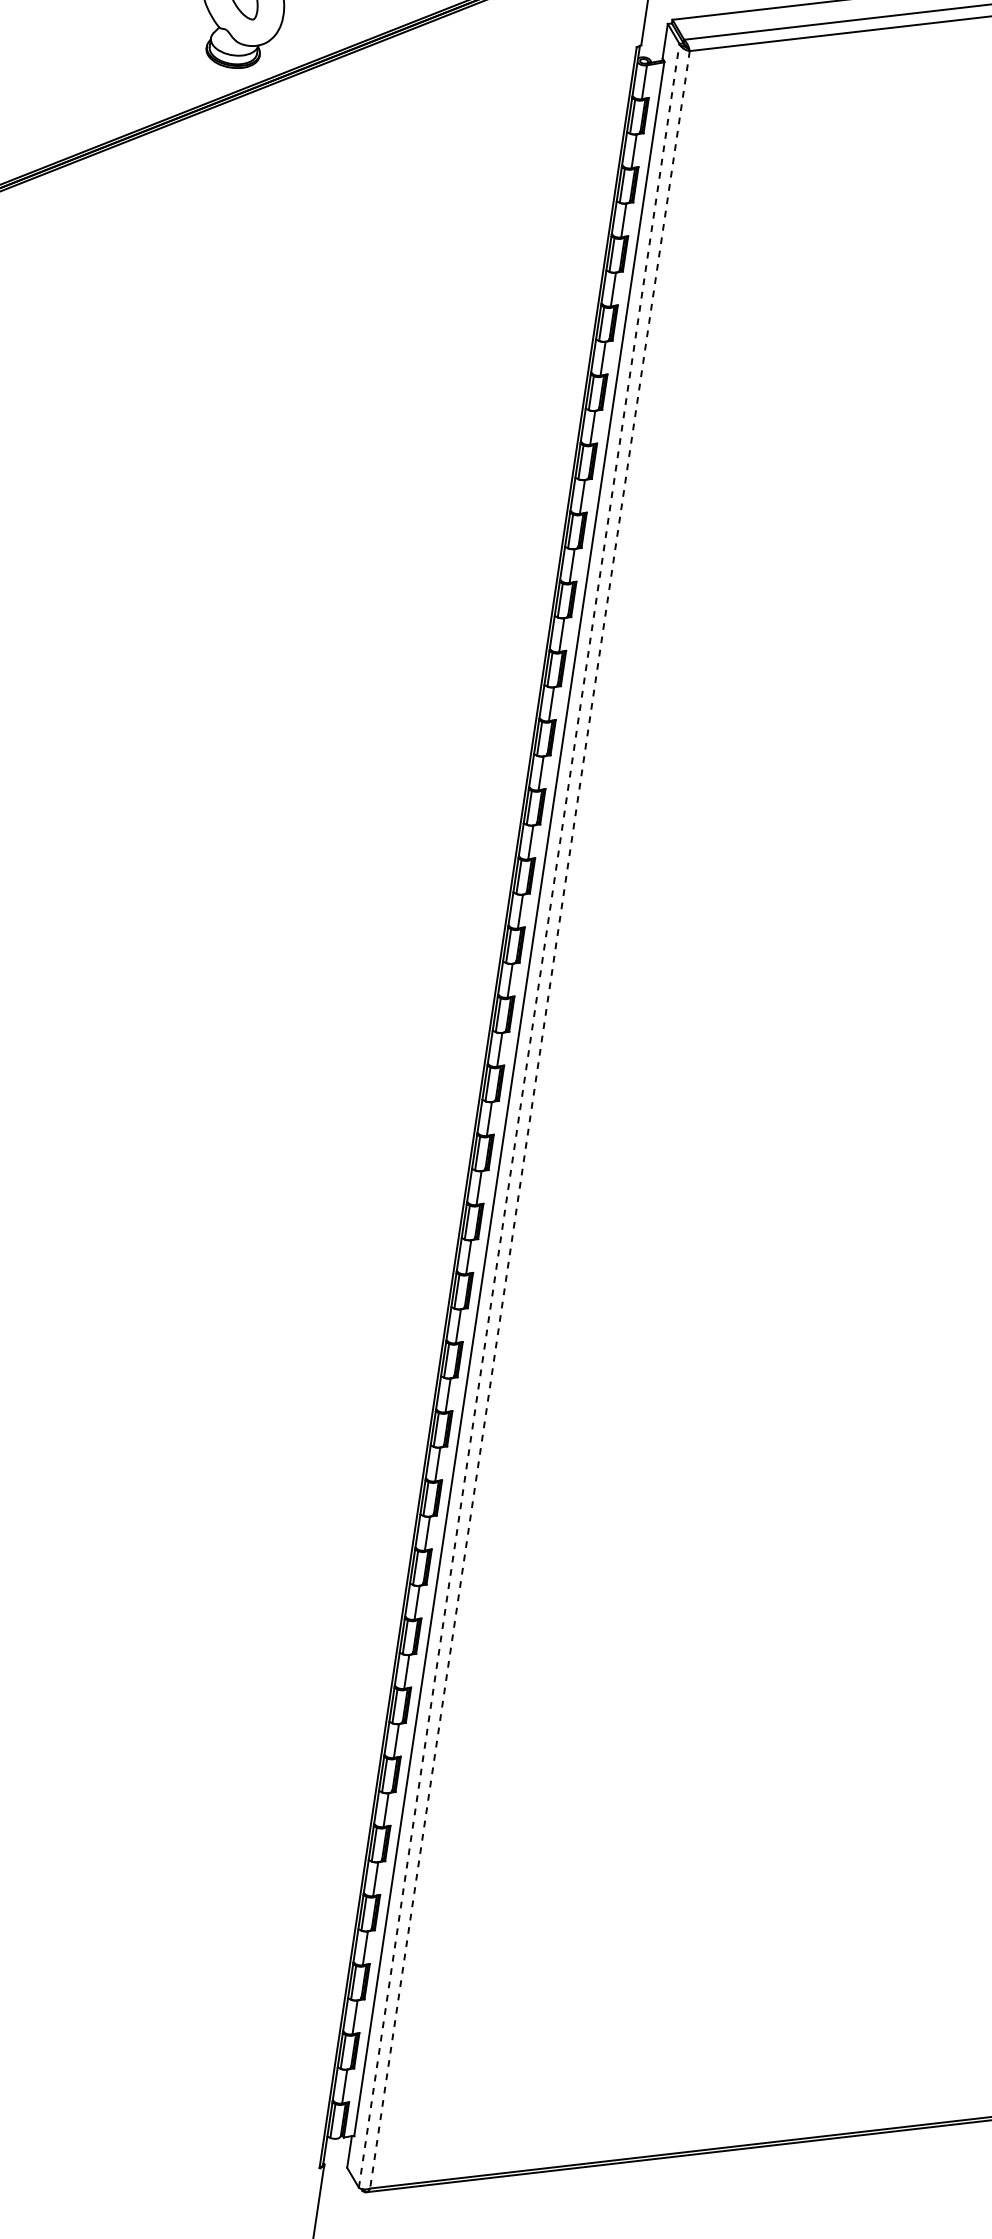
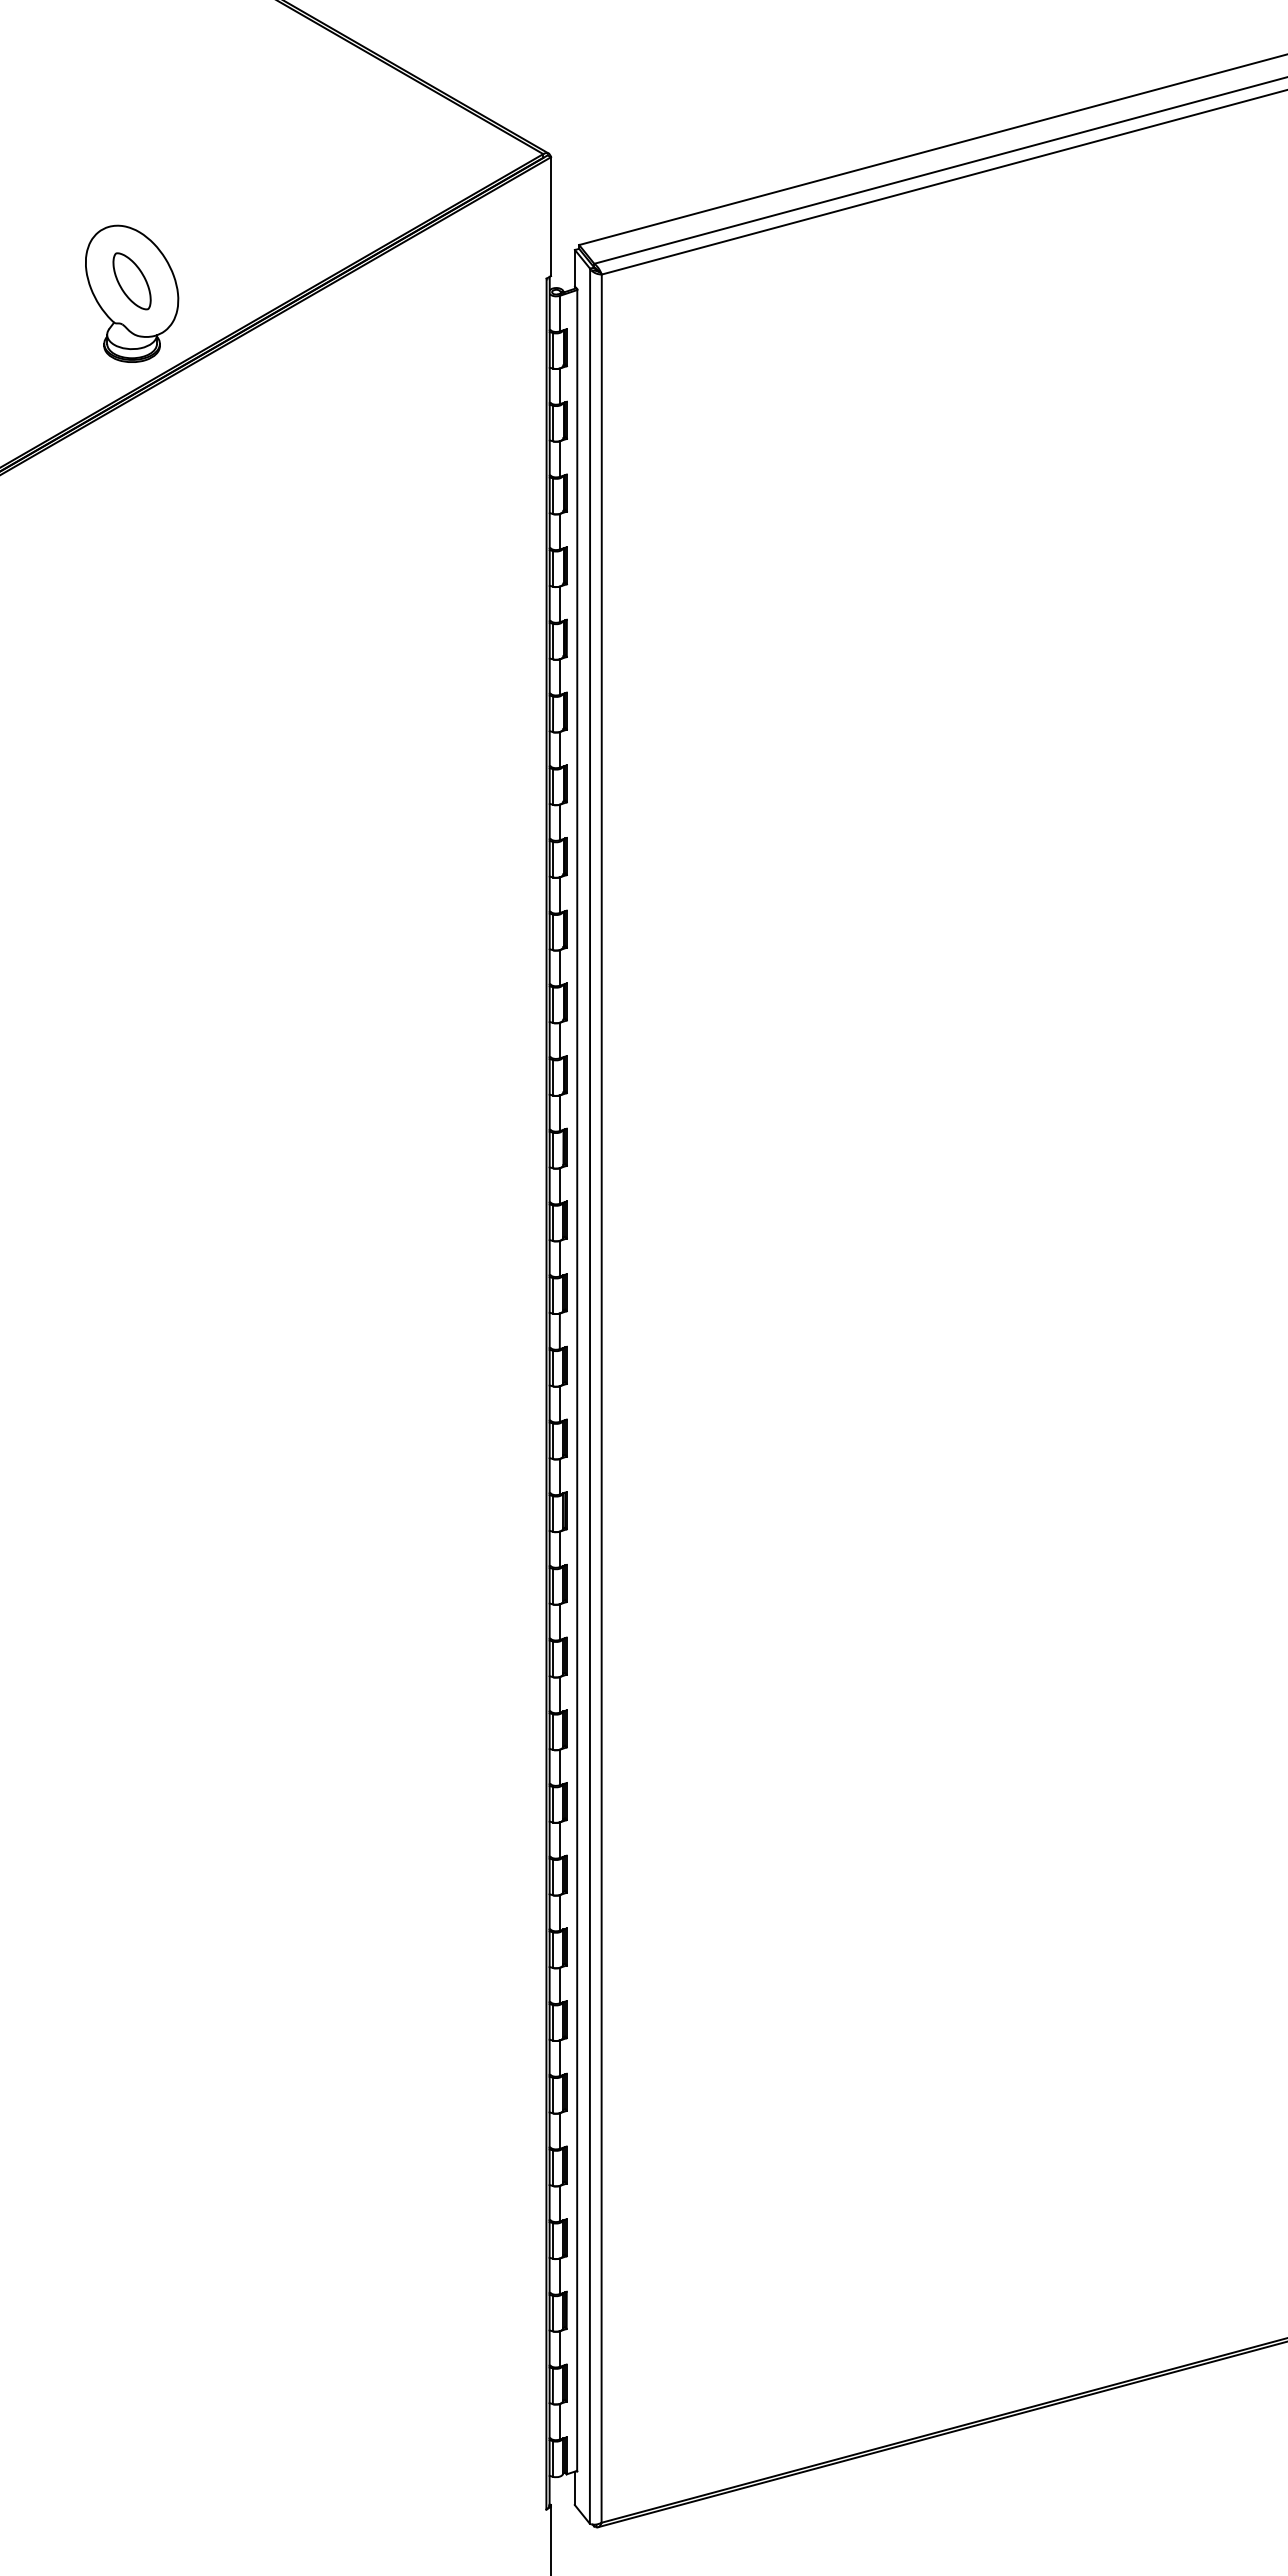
line: (519, 1116) -> (590, 1396), dashed -> solid
line: (529, 1120) -> (601, 1399), dashed -> solid

